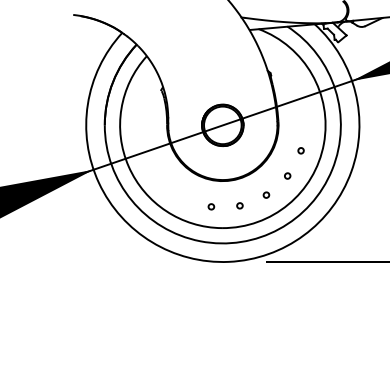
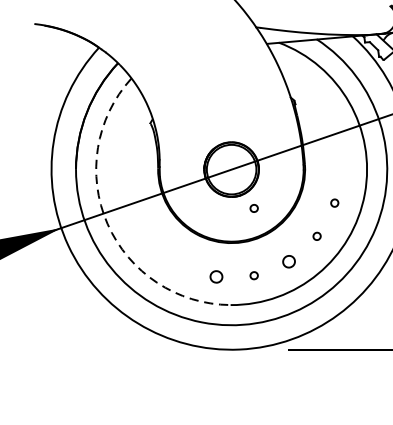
part: (239, 154) -> (253, 208), added
arc: (128, 166) -> (107, 223), solid -> dashed
part: (266, 194) -> (289, 260), size x1.6
part: (211, 206) -> (216, 276), size x1.6

